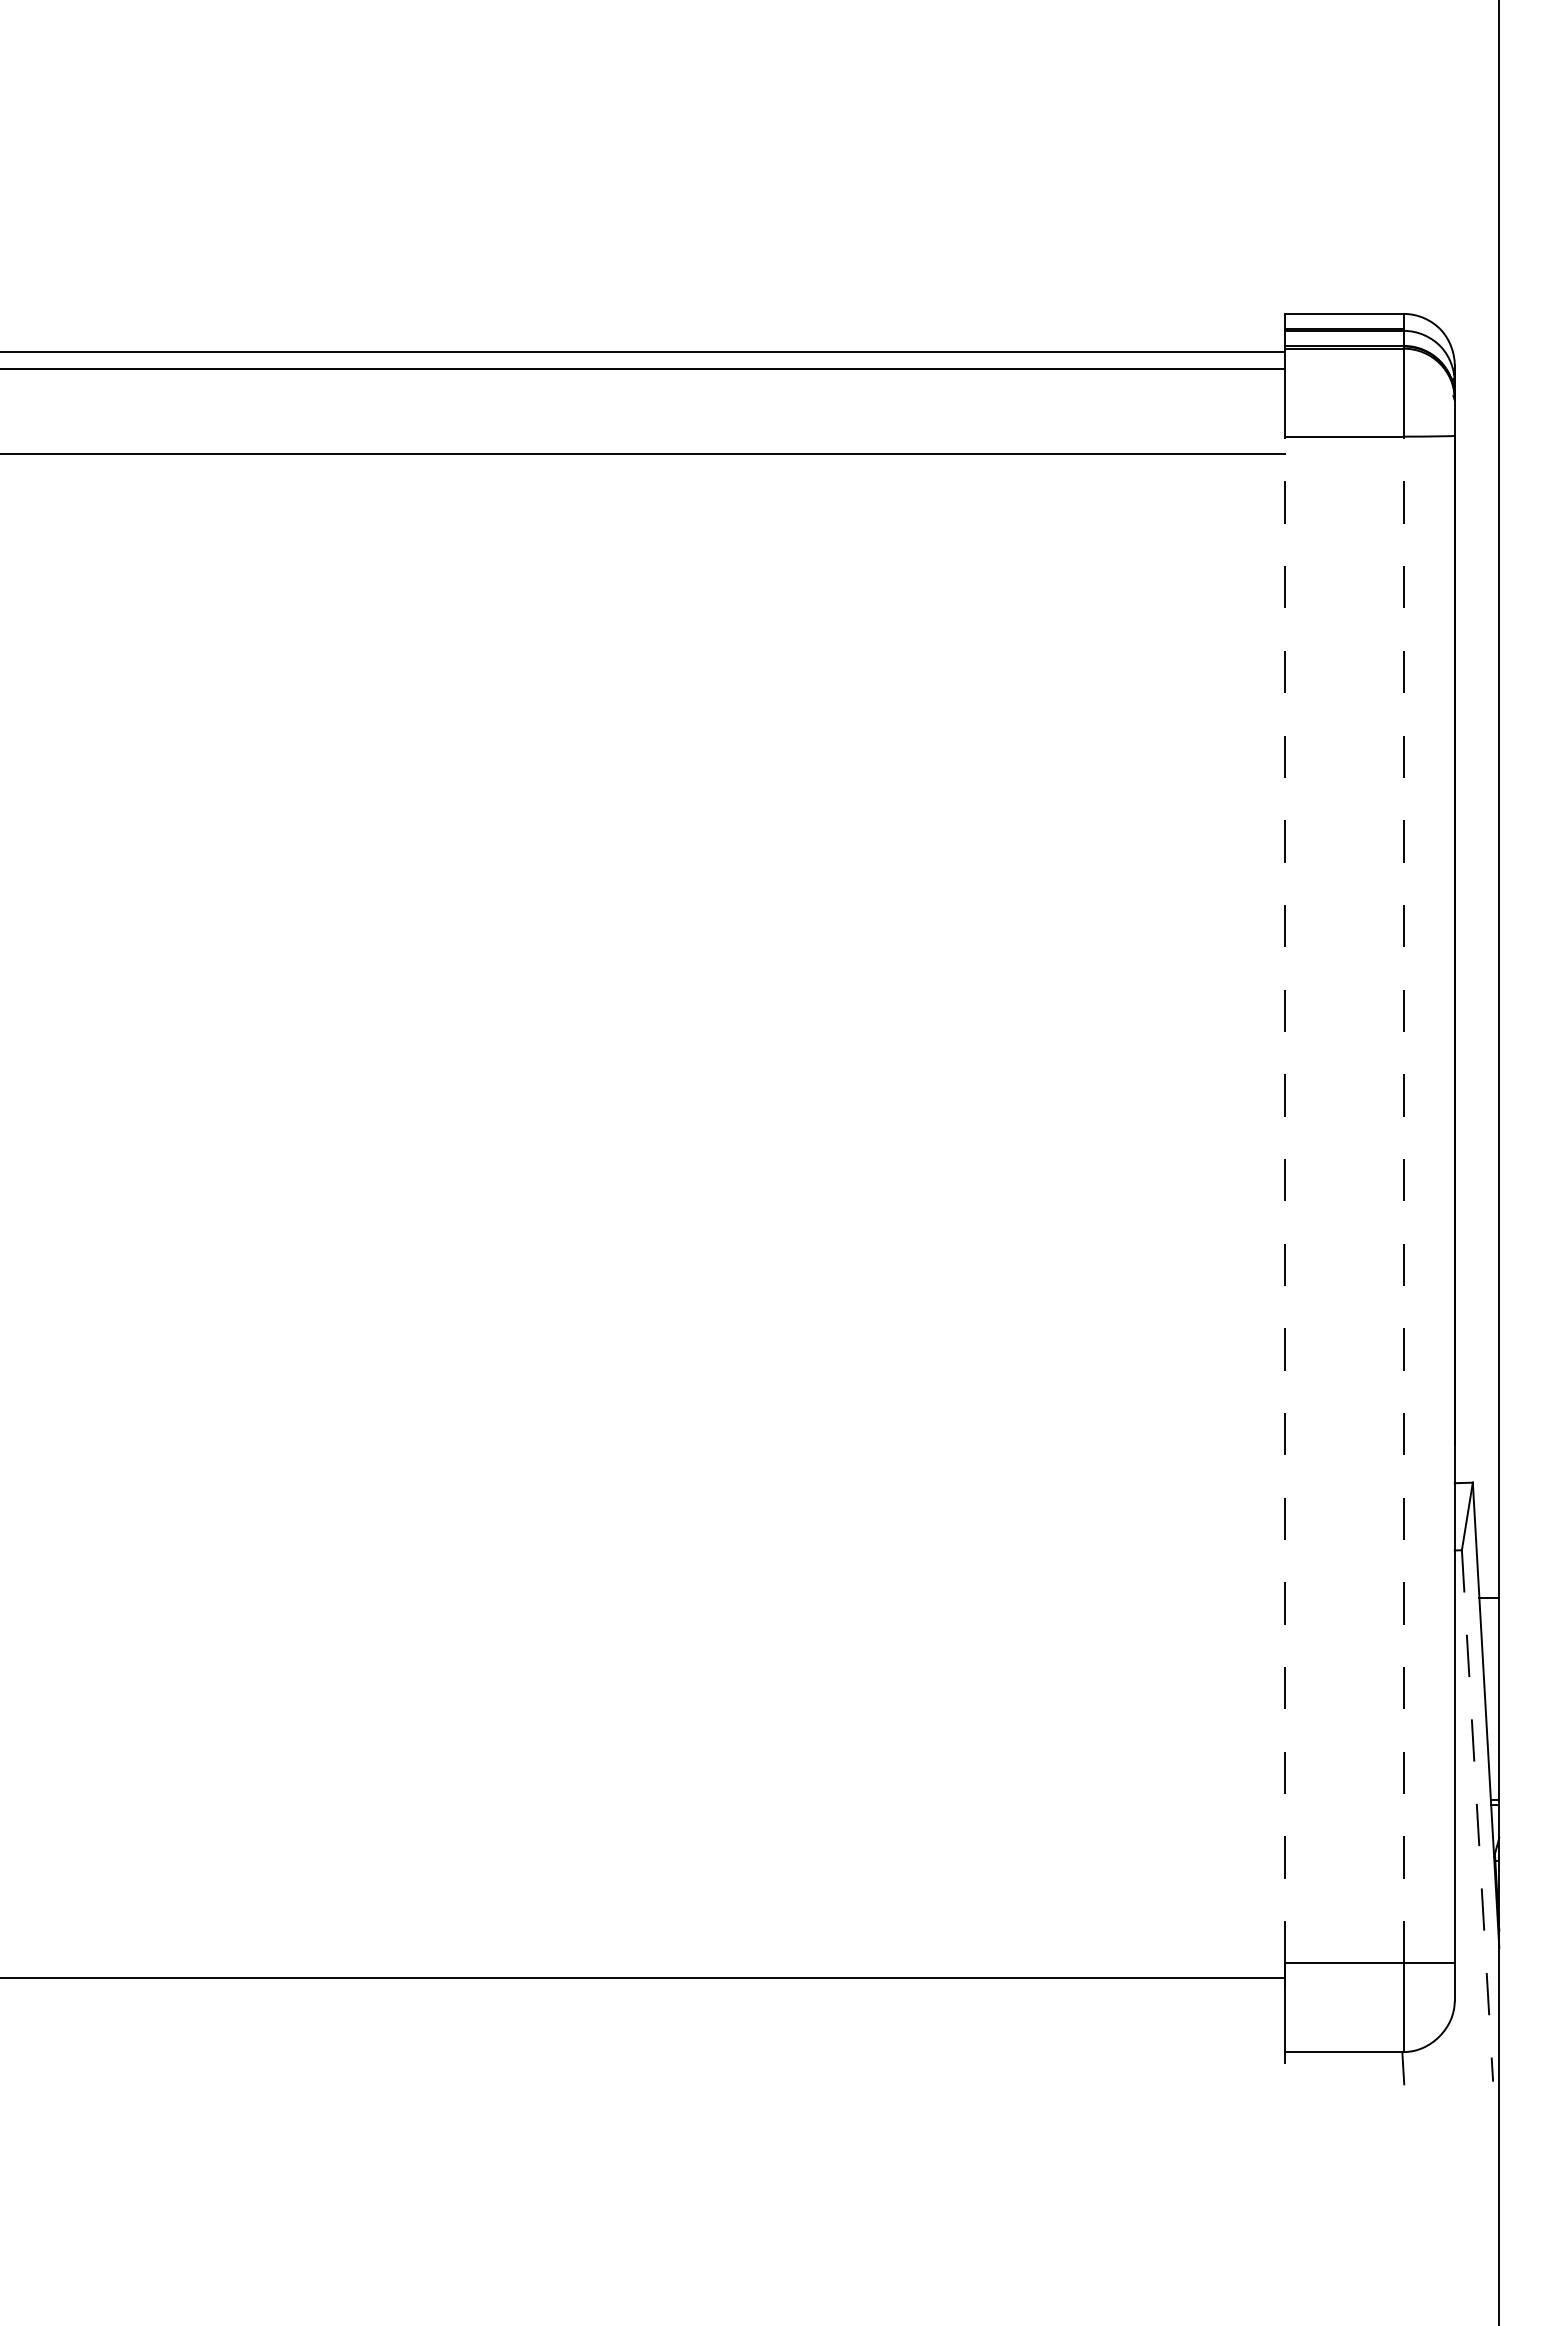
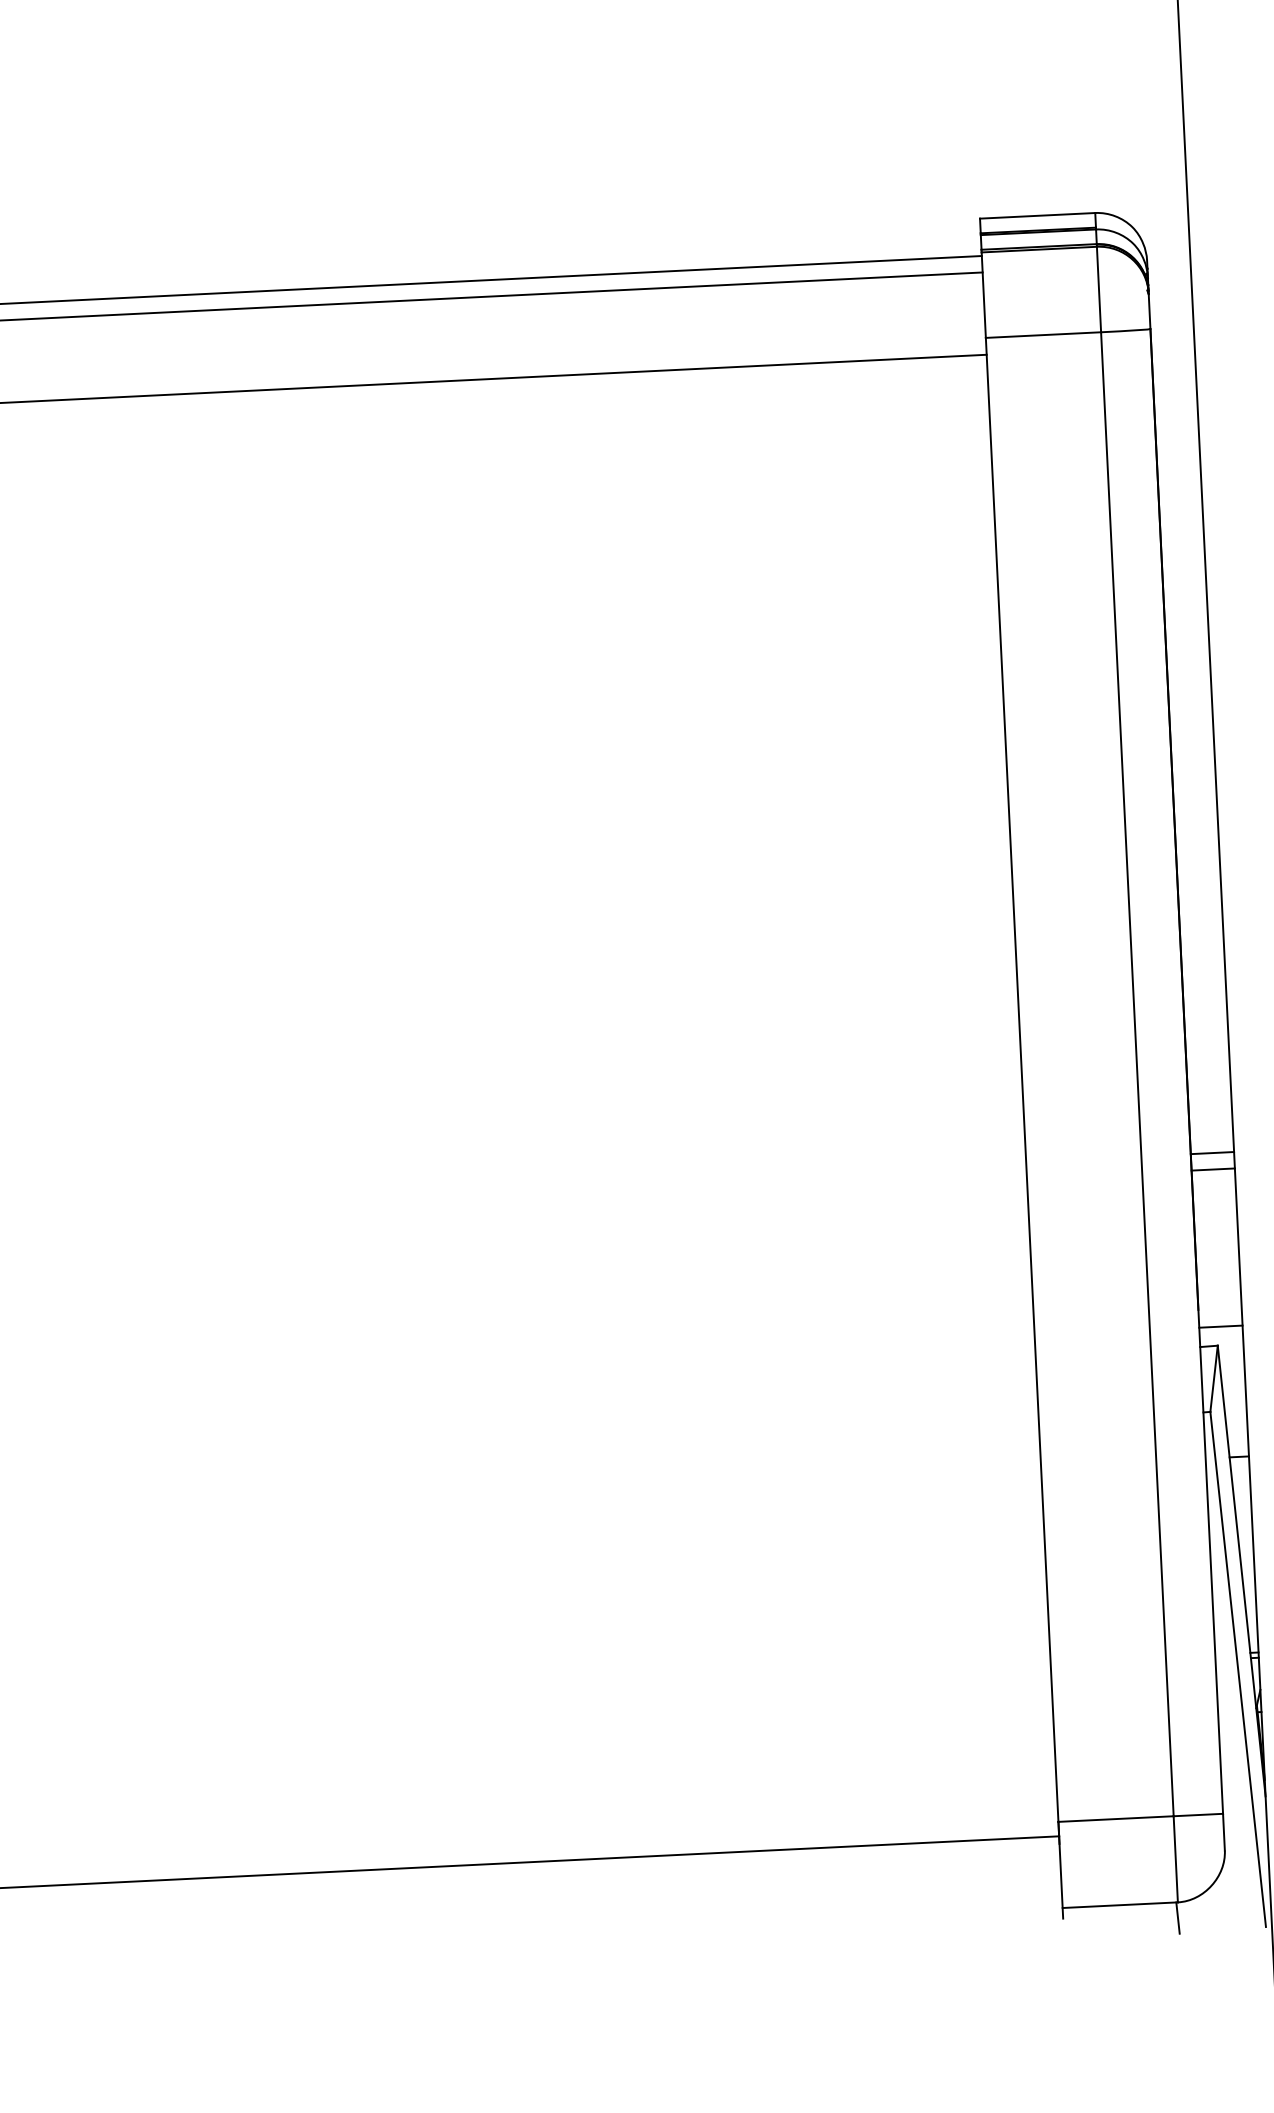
line: (1285, 1199) -> (1022, 1079), dashed -> solid
line: (1403, 1199) -> (1136, 1073), dashed -> solid
line: (1476, 1284) -> (1211, 1152), added
line: (1476, 1301) -> (1212, 1169), added
line: (1476, 1463) -> (1220, 1326), added
line: (1477, 1816) -> (1238, 1669), dashed -> solid

